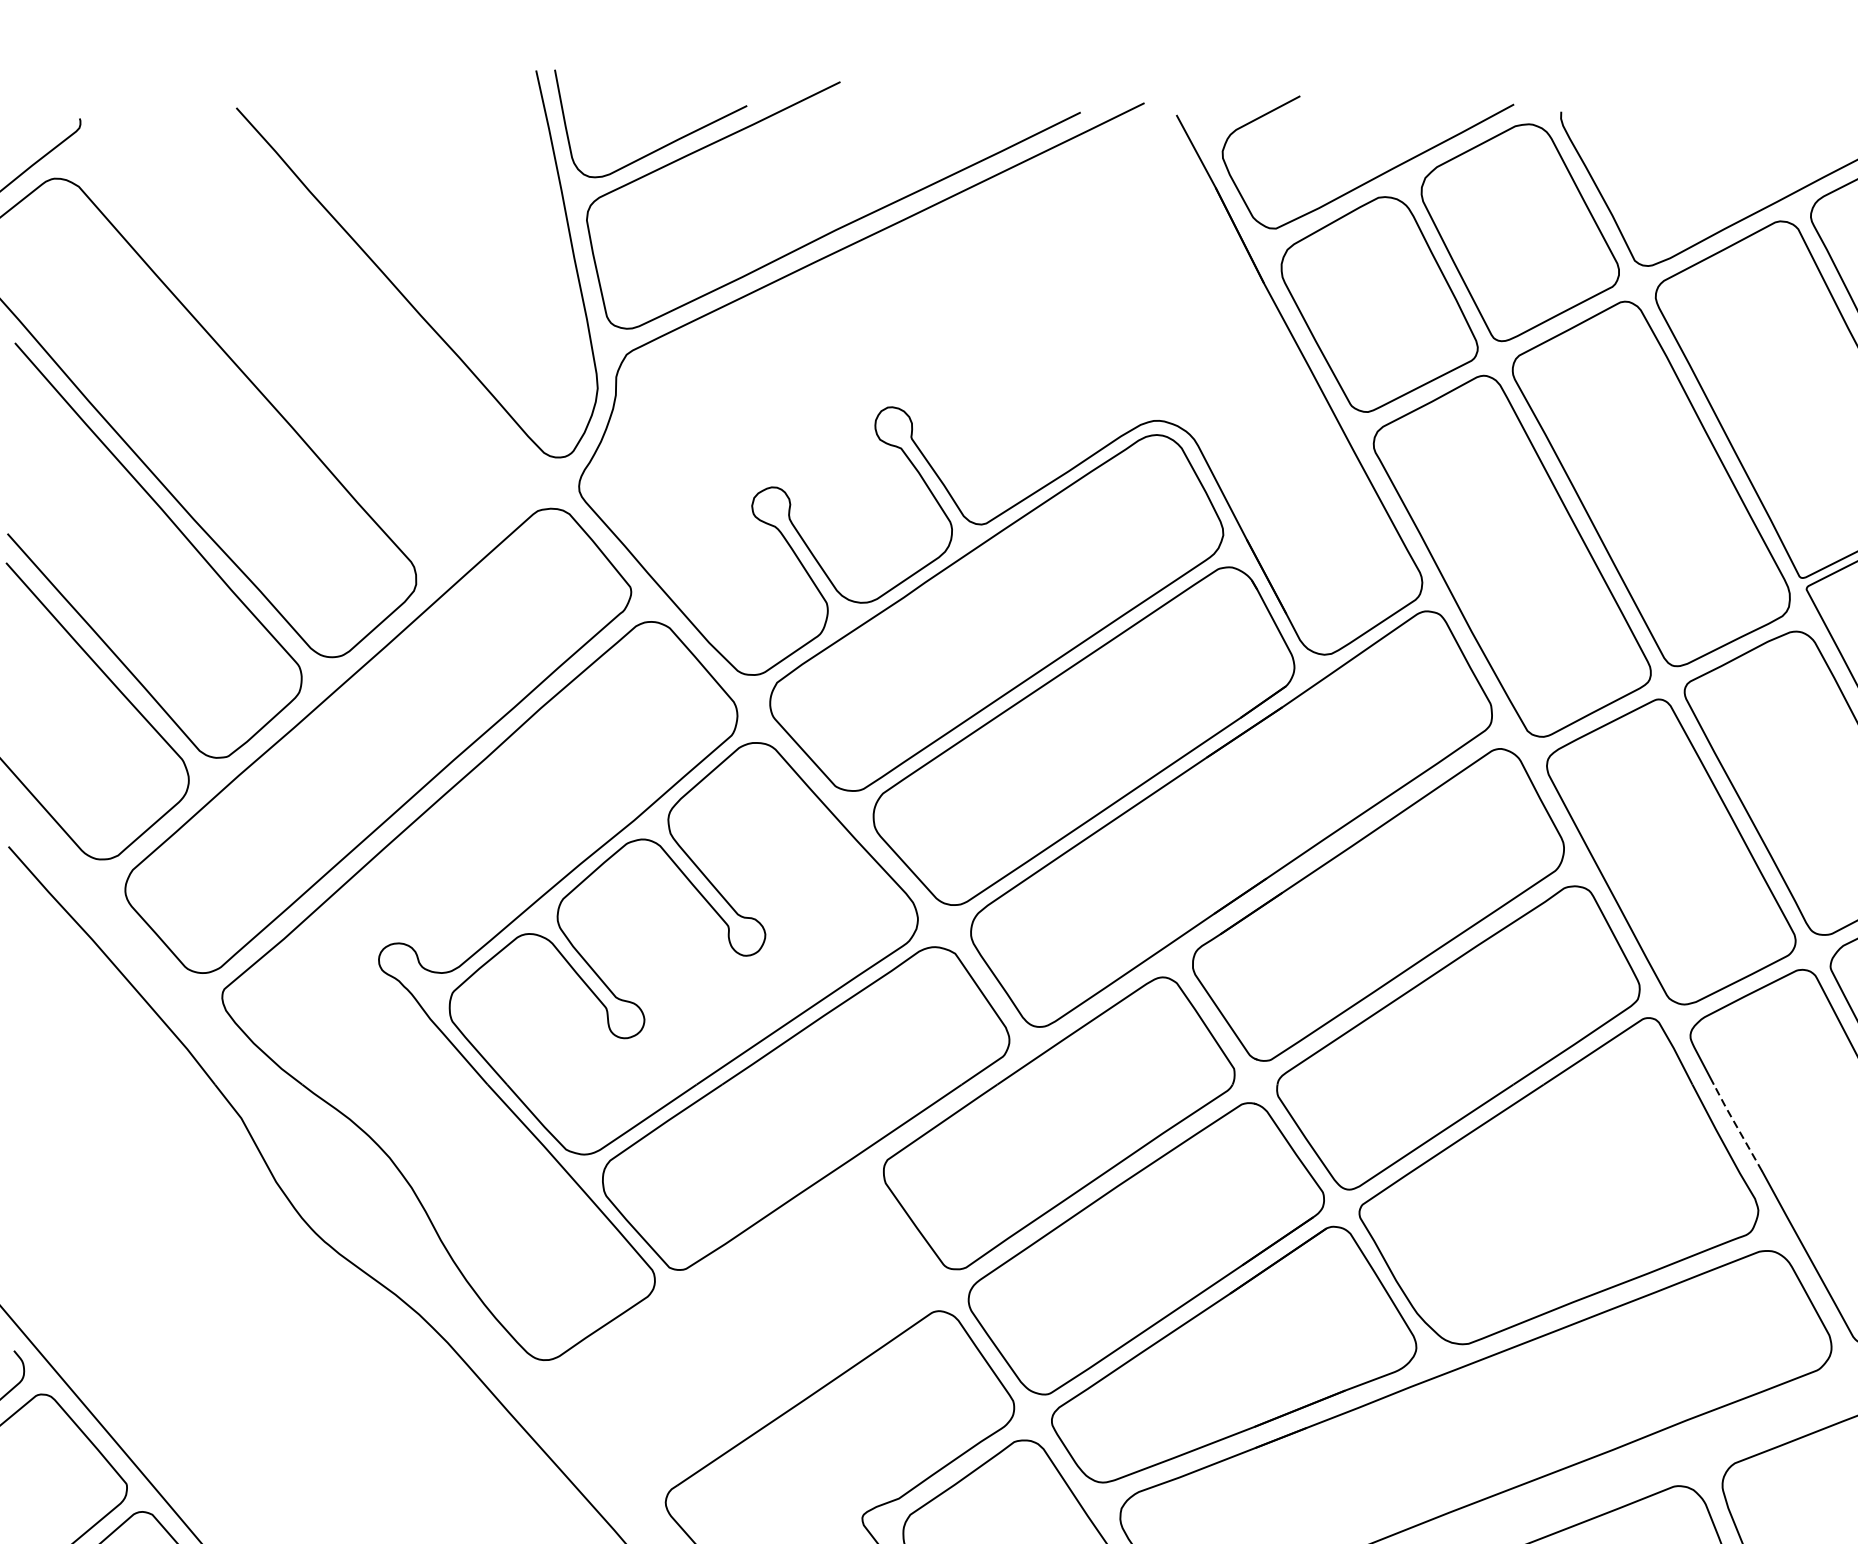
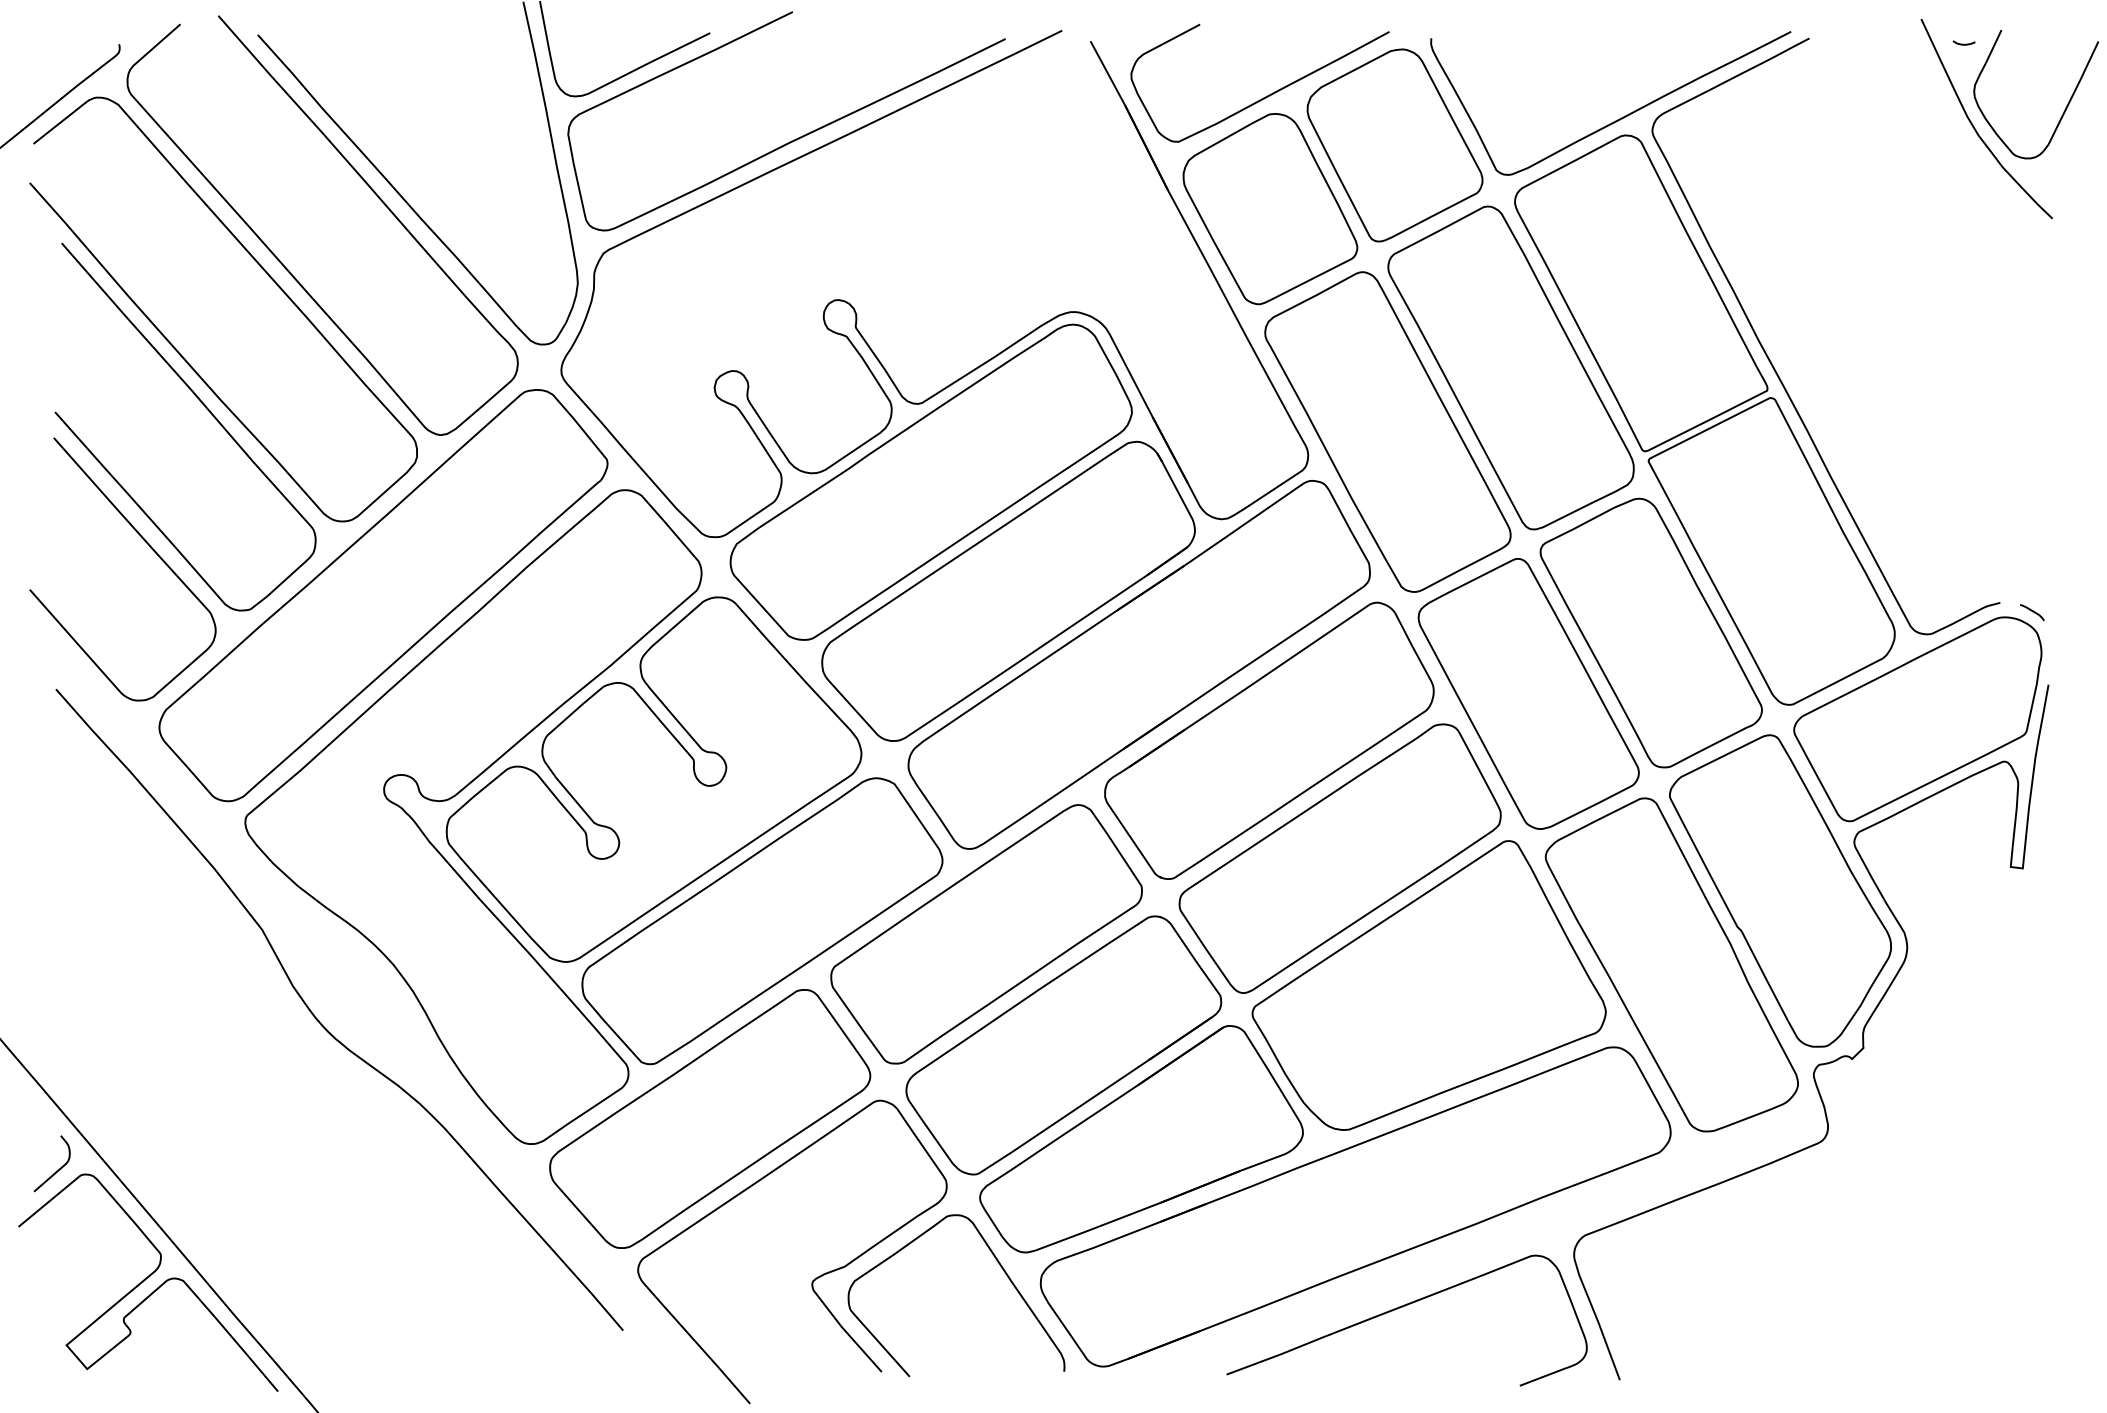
curve: (264, 364) -> (282, 262), added
line: (1737, 1126) -> (1587, 937), dashed -> solid
curve: (713, 1278) -> (680, 1071), added

